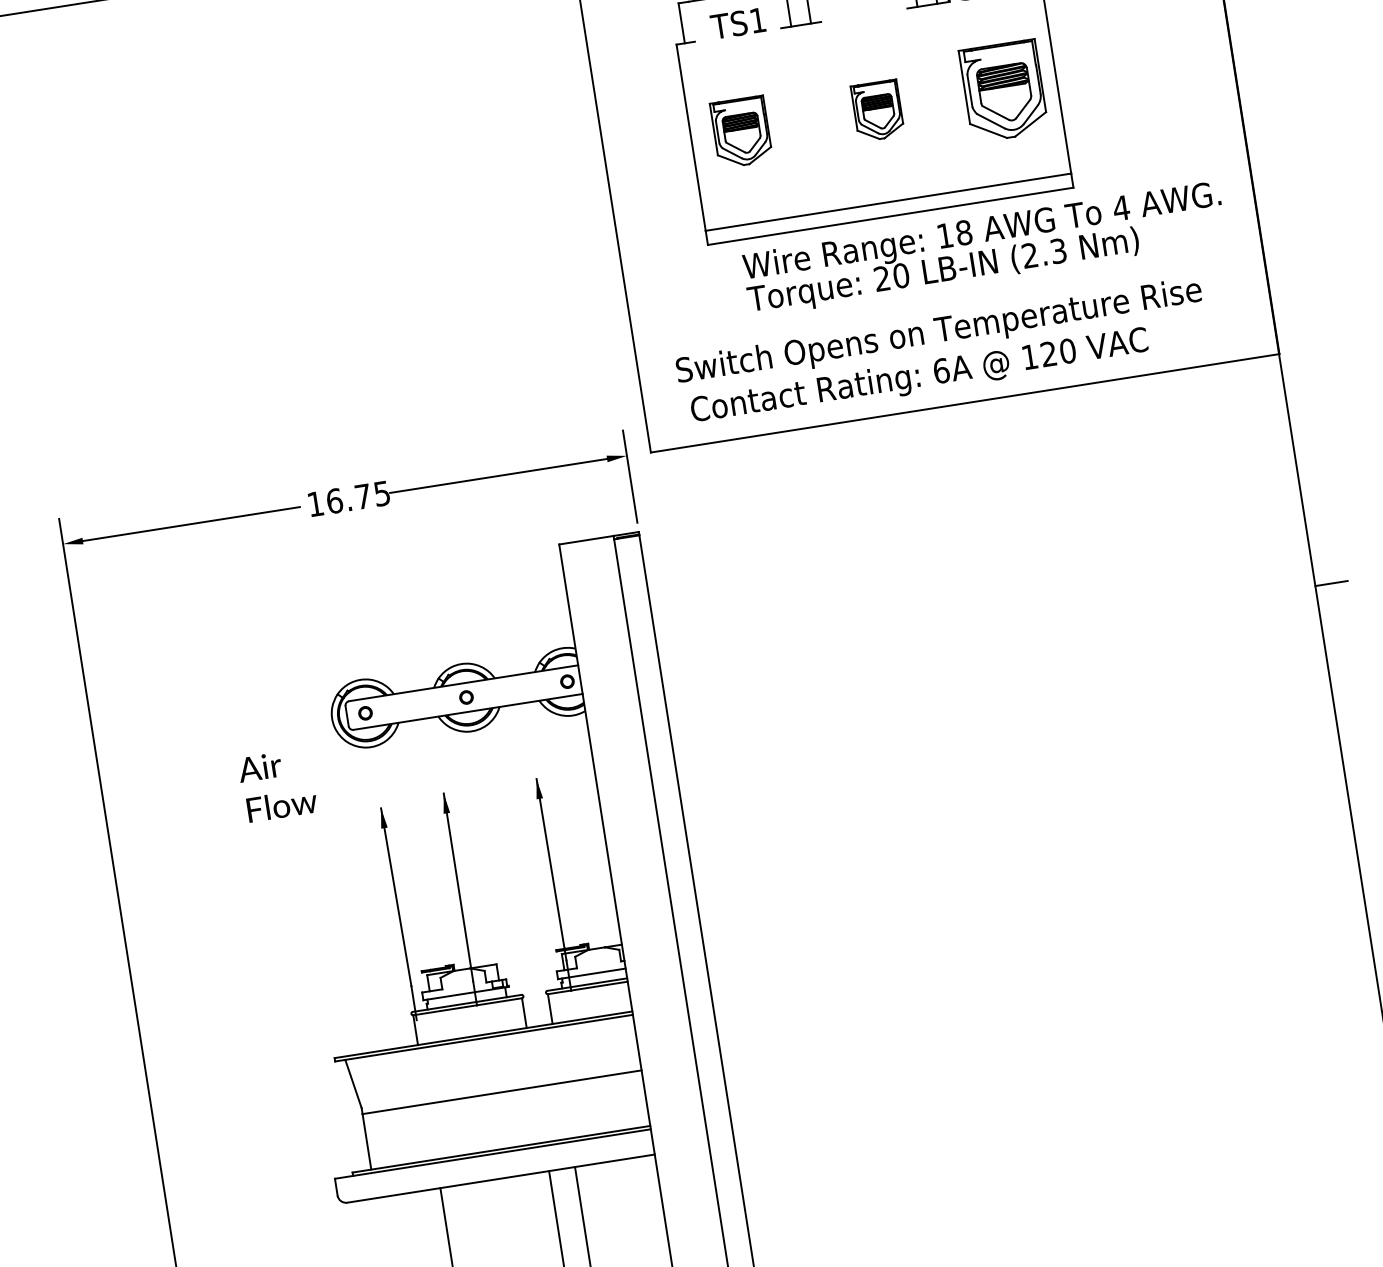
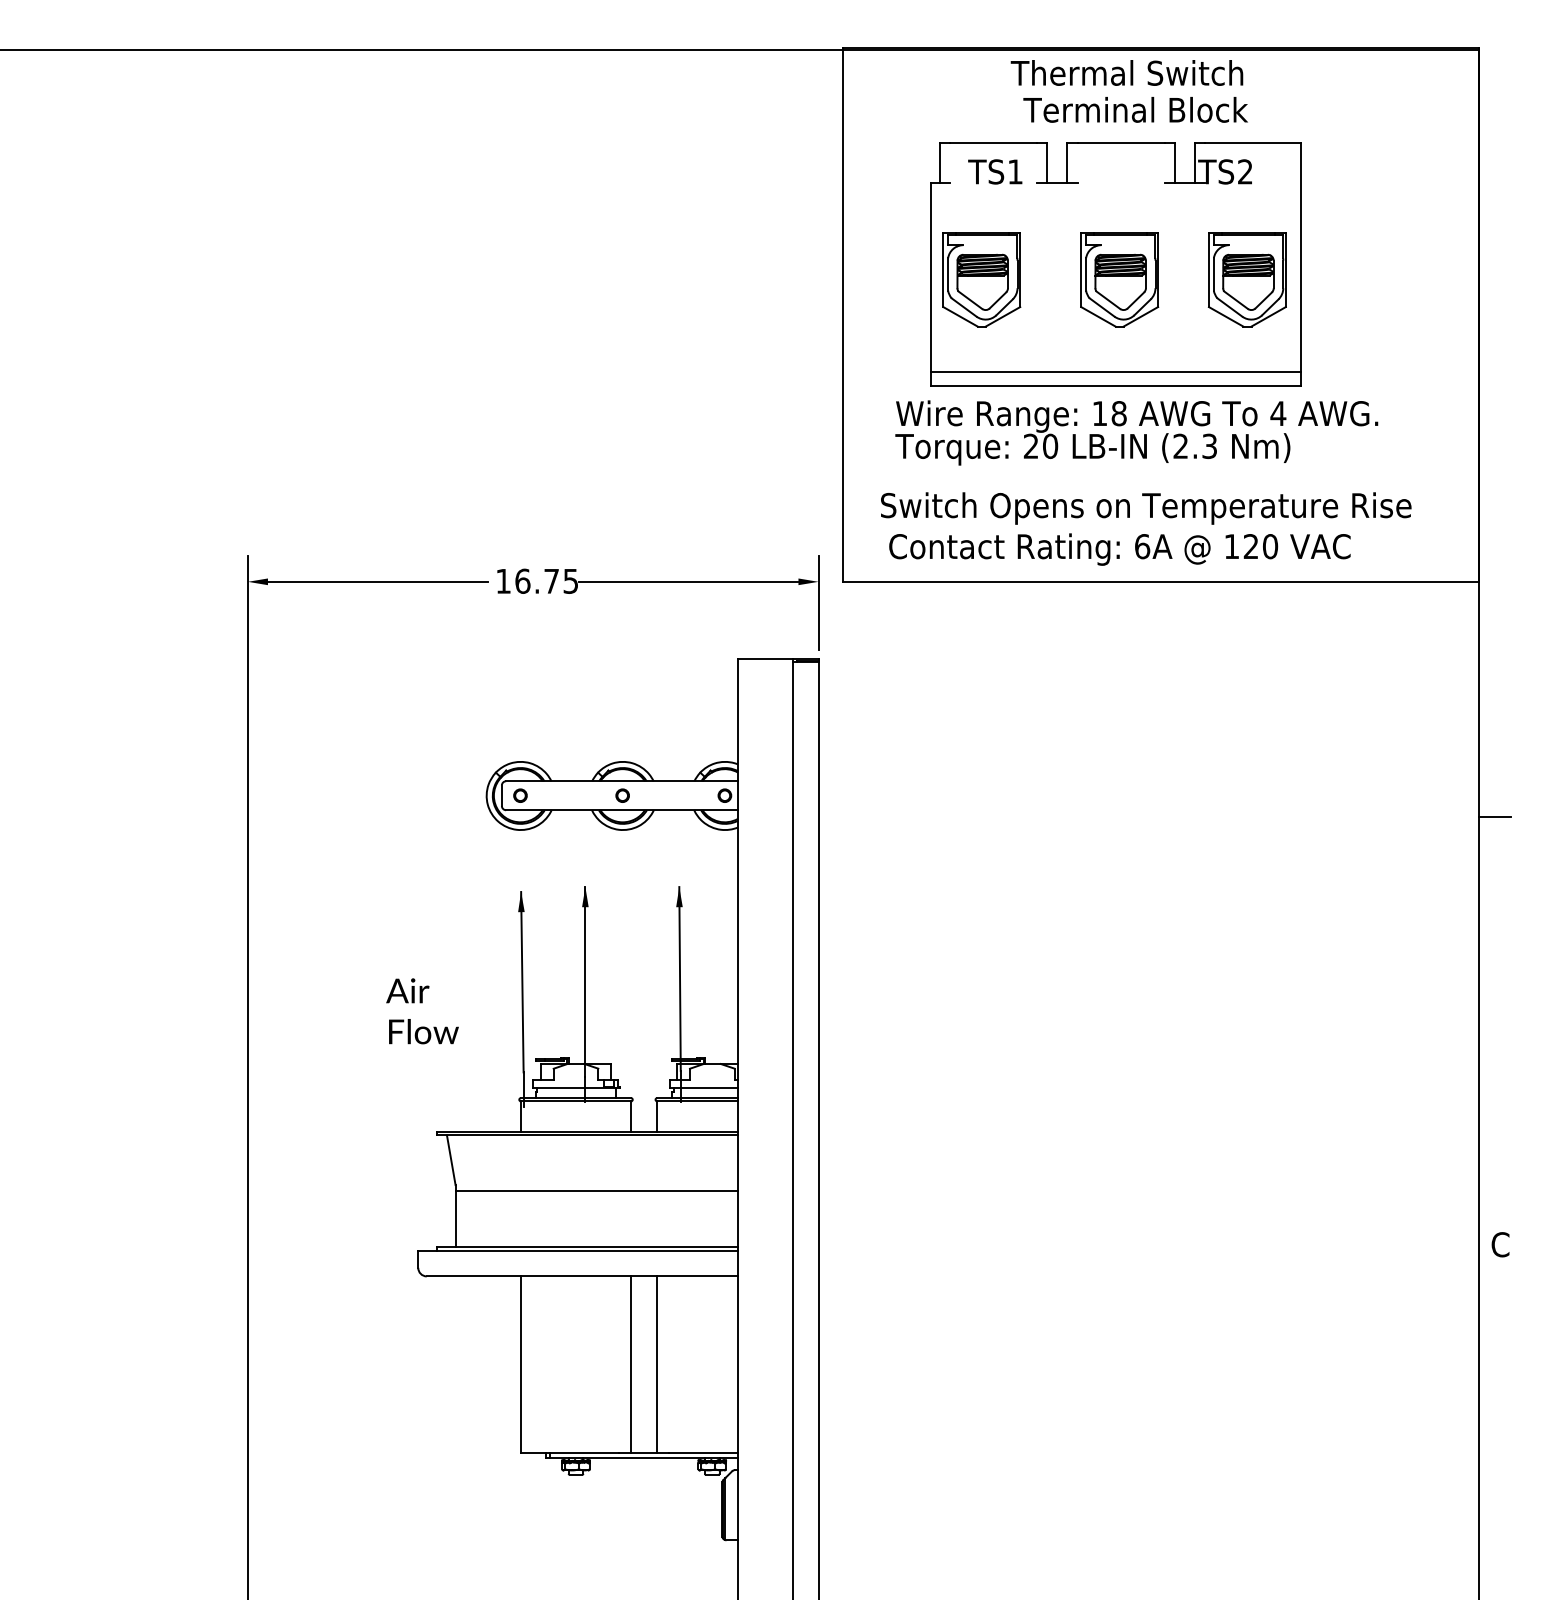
part: (877, 110) -> (1119, 279), size x1.67
part: (741, 131) -> (981, 279), size x1.43
text: (984, 248) -> (1136, 432), moved
text: (277, 785) -> (422, 1011), moved

